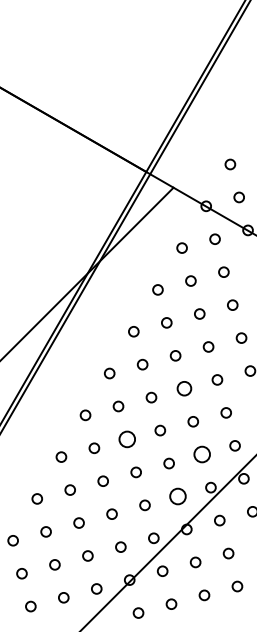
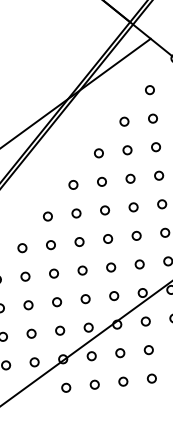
circle: (184, 388) -> (133, 207), size x0.71
circle: (127, 439) -> (79, 242), size x0.62
circle: (201, 454) -> (139, 264), size x0.62
circle: (177, 496) -> (113, 296), size x0.62

